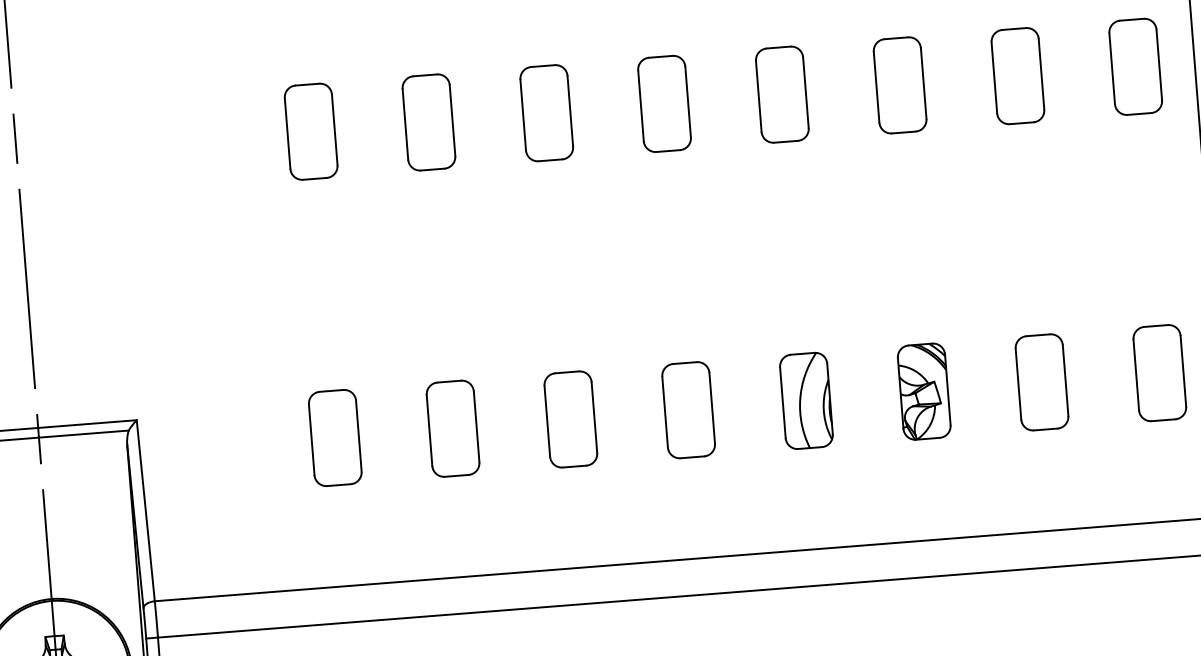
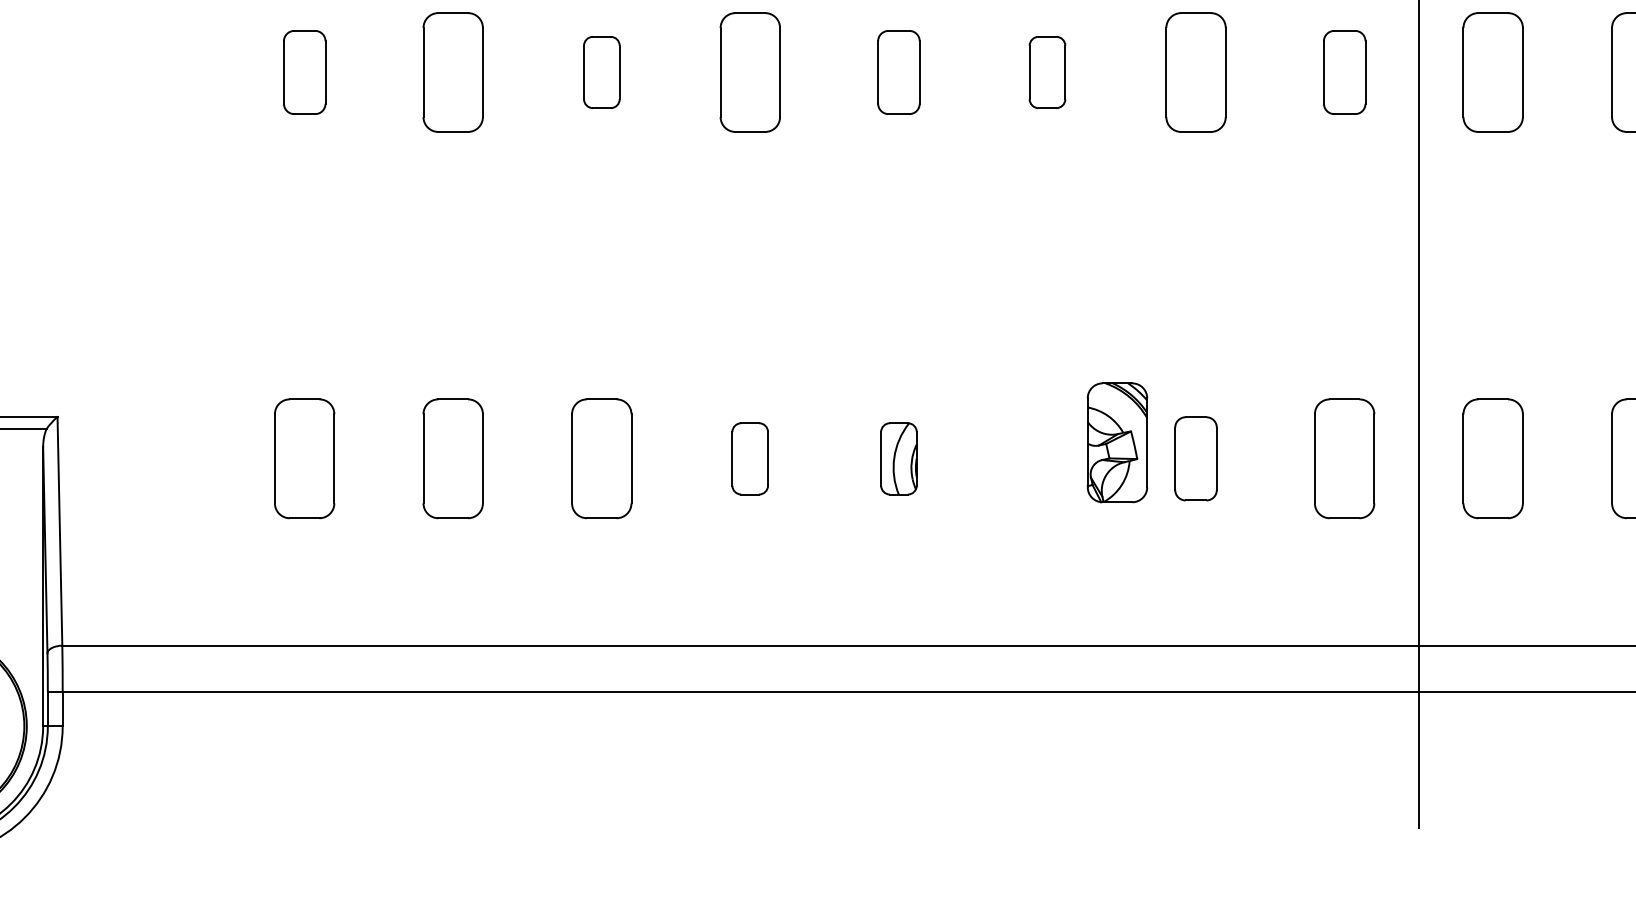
part: (1135, 66) -> (1344, 72), size x0.7
part: (900, 85) -> (1047, 72), size x0.6
part: (782, 94) -> (898, 72), size x0.7
part: (546, 113) -> (601, 72), size x0.6
part: (311, 131) -> (304, 72), size x0.7
part: (1041, 382) -> (1195, 458), size x0.7
part: (924, 391) -> (1117, 442), moved
part: (806, 400) -> (898, 458), size x0.6
part: (687, 410) -> (749, 458), size x0.6

